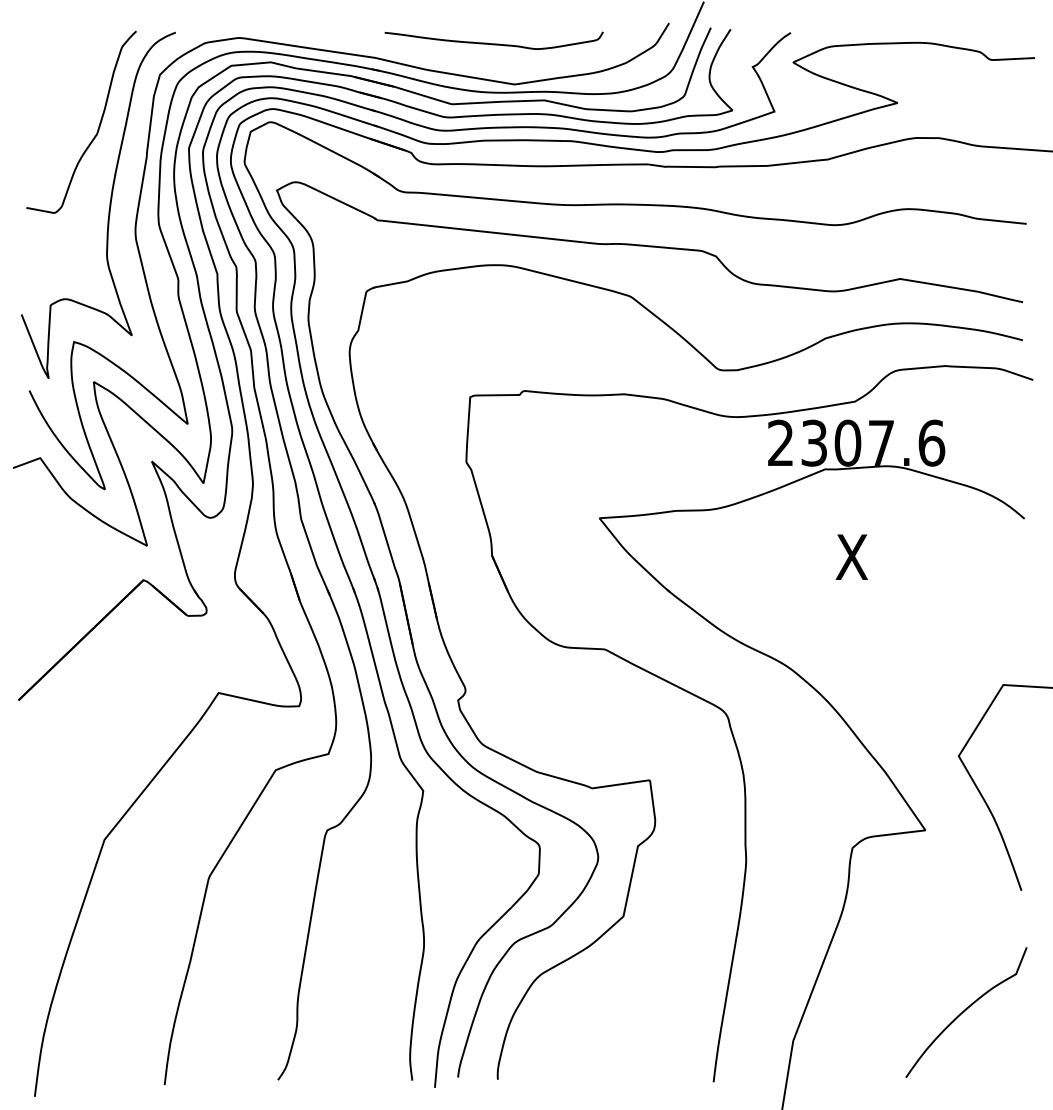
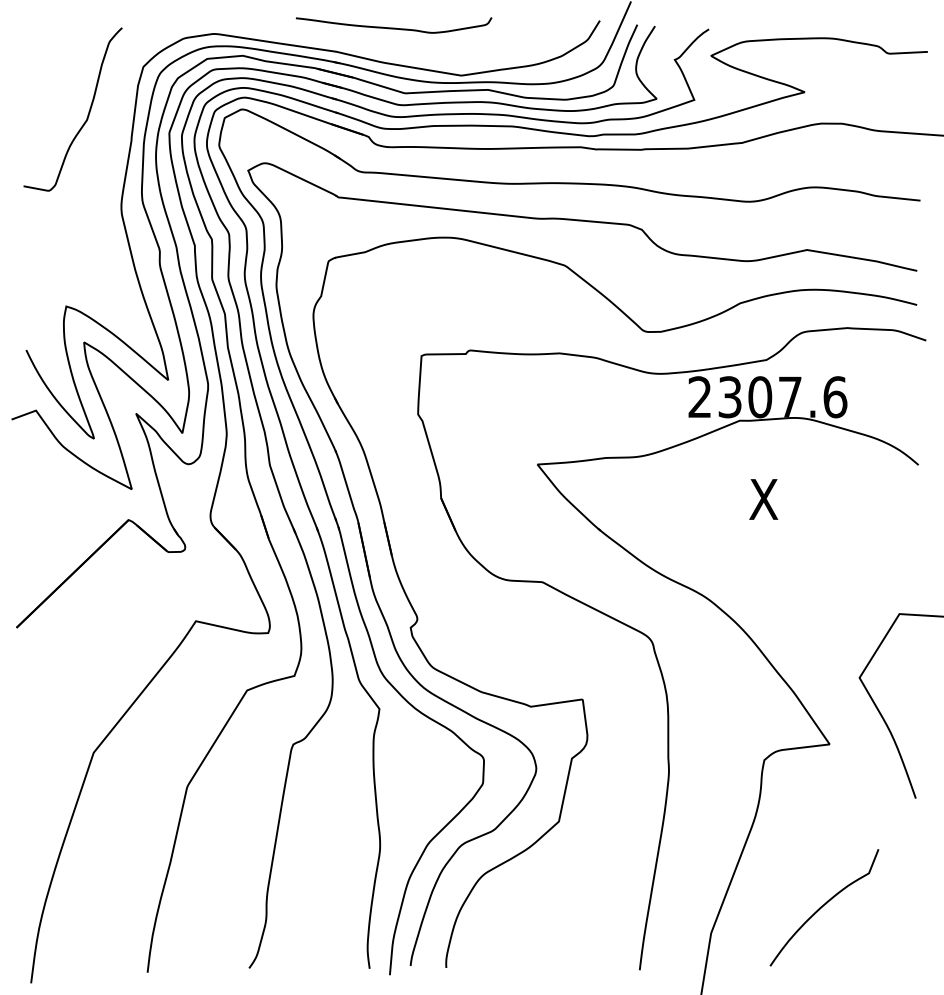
curve: (493, 43) -> (393, 27), moved
curve: (108, 205) -> (97, 184), removed
curve: (965, 1011) -> (823, 906), moved

